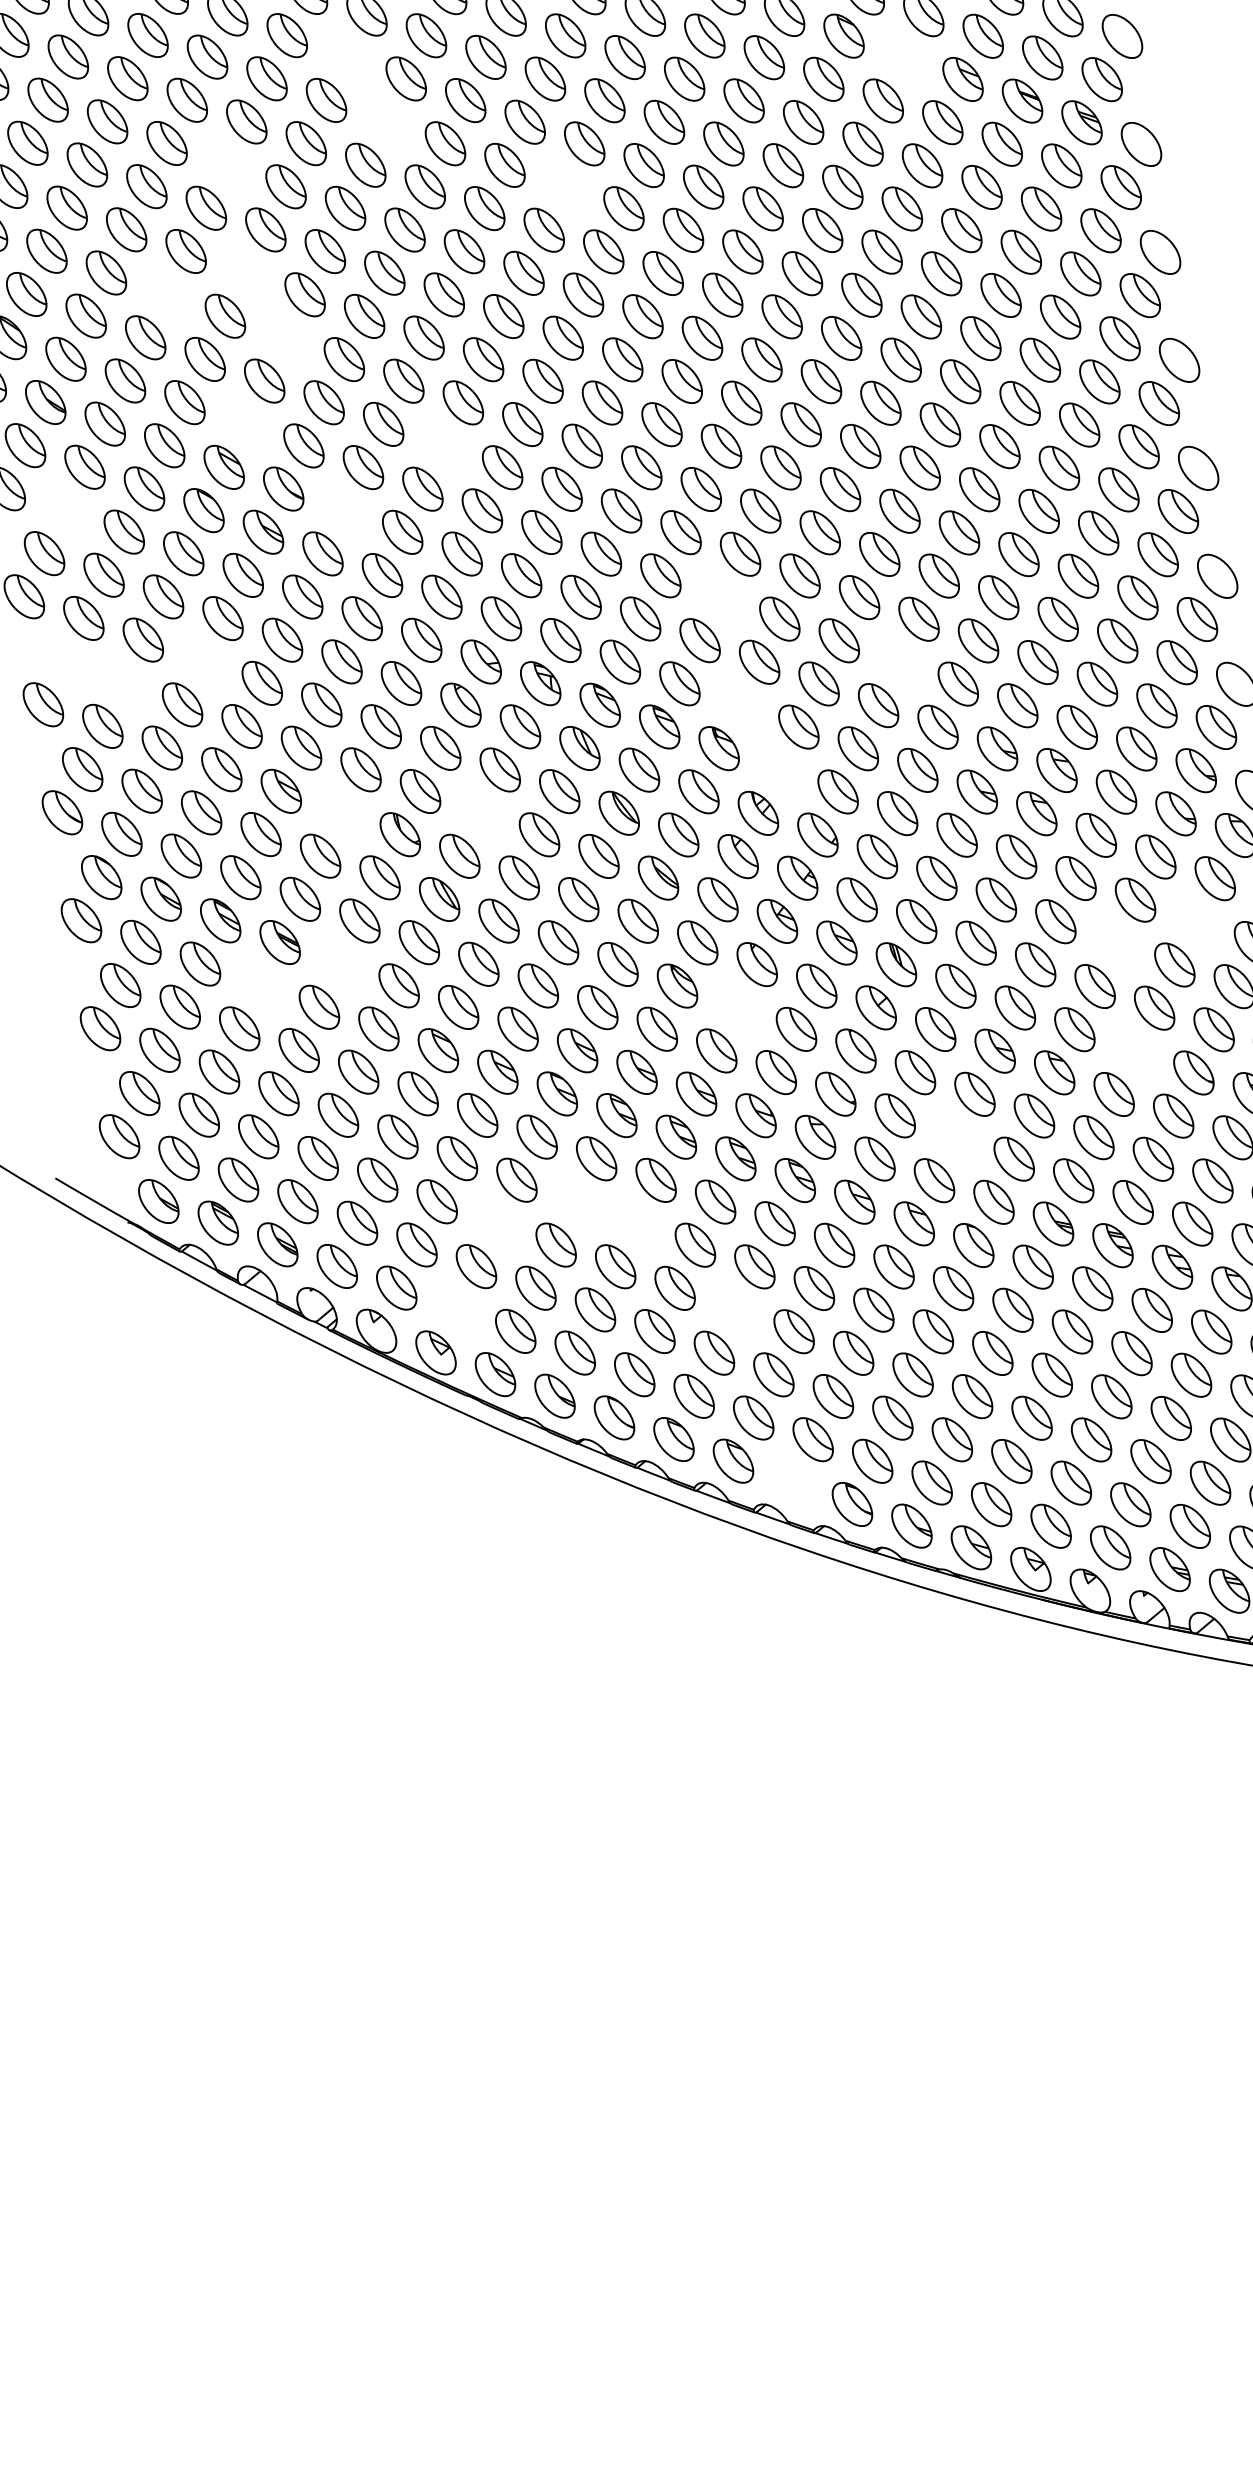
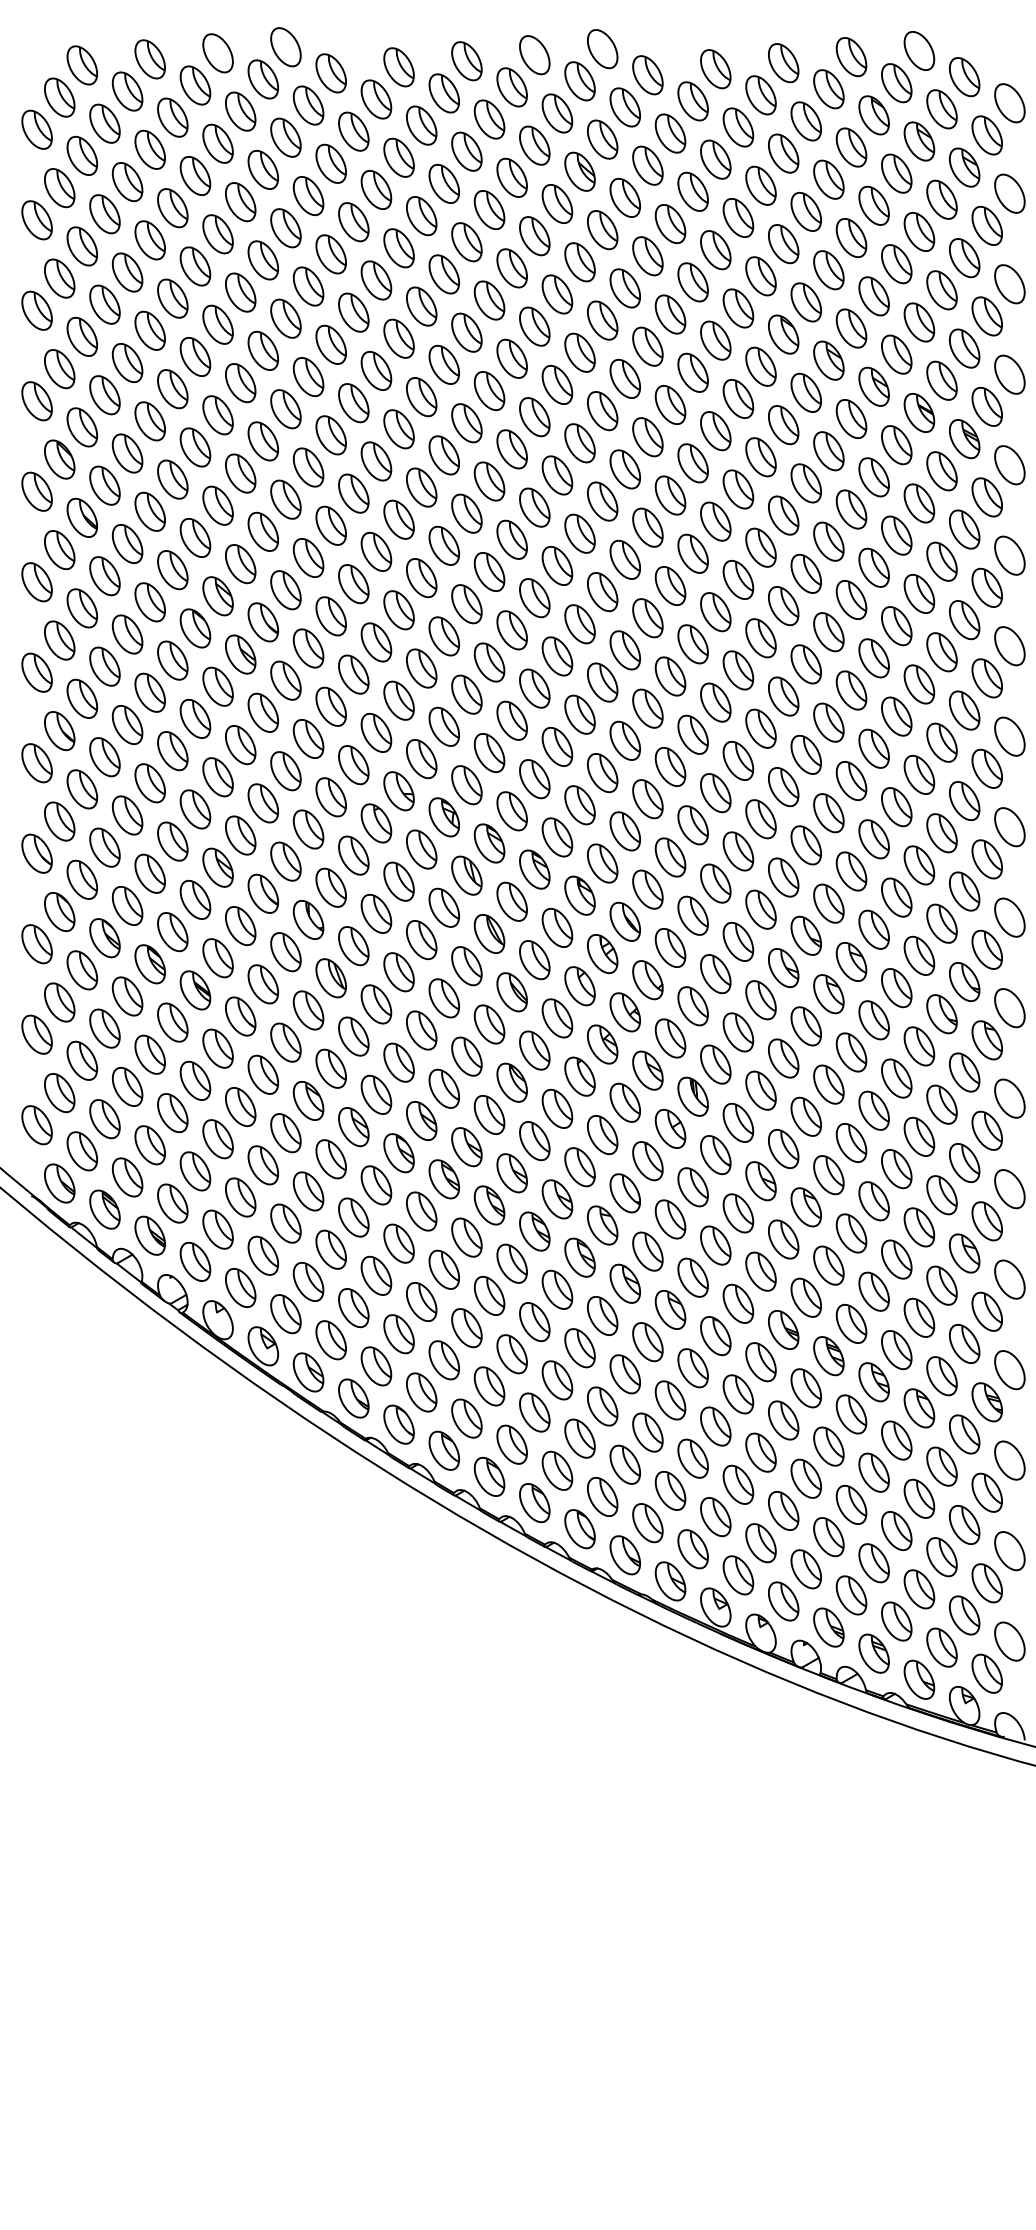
part: (346, 57) -> (376, 280), added
part: (903, 57) -> (828, 360), added
part: (385, 121) -> (398, 338), added
part: (225, 164) -> (262, 350), added
part: (564, 187) -> (534, 417), added
part: (244, 273) -> (262, 441), added
part: (165, 294) -> (195, 447), added
part: (284, 337) -> (285, 499), added
part: (244, 424) -> (240, 564), added
part: (442, 446) -> (398, 610), added
part: (63, 510) -> (81, 608), added
part: (343, 510) -> (308, 648), added
part: (720, 598) -> (602, 773), added
part: (63, 662) -> (59, 731), added
part: (202, 662) -> (172, 751), added
part: (898, 662) -> (738, 851), added
part: (122, 683) -> (104, 757), added
part: (739, 705) -> (602, 863), added
part: (777, 770) -> (624, 921), added
part: (339, 812) -> (262, 893), added
part: (479, 812) -> (376, 913), added
part: (1194, 921) -> (941, 1104), added
part: (1114, 943) -> (873, 1110), added
part: (339, 964) -> (240, 1016), added
part: (259, 985) -> (172, 1022), added
part: (737, 1007) -> (557, 1108), added
part: (1133, 1051) -> (873, 1201), added
part: (954, 1137) -> (715, 1245), added
part: (575, 1201) -> (398, 1243), added
part: (495, 1223) -> (330, 1249), added
part: (634, 1223) -> (443, 1269), added
part: (455, 1310) -> (285, 1314), added
part: (733, 1310) -> (511, 1354), added
part: (792, 1483) -> (534, 1503), added

